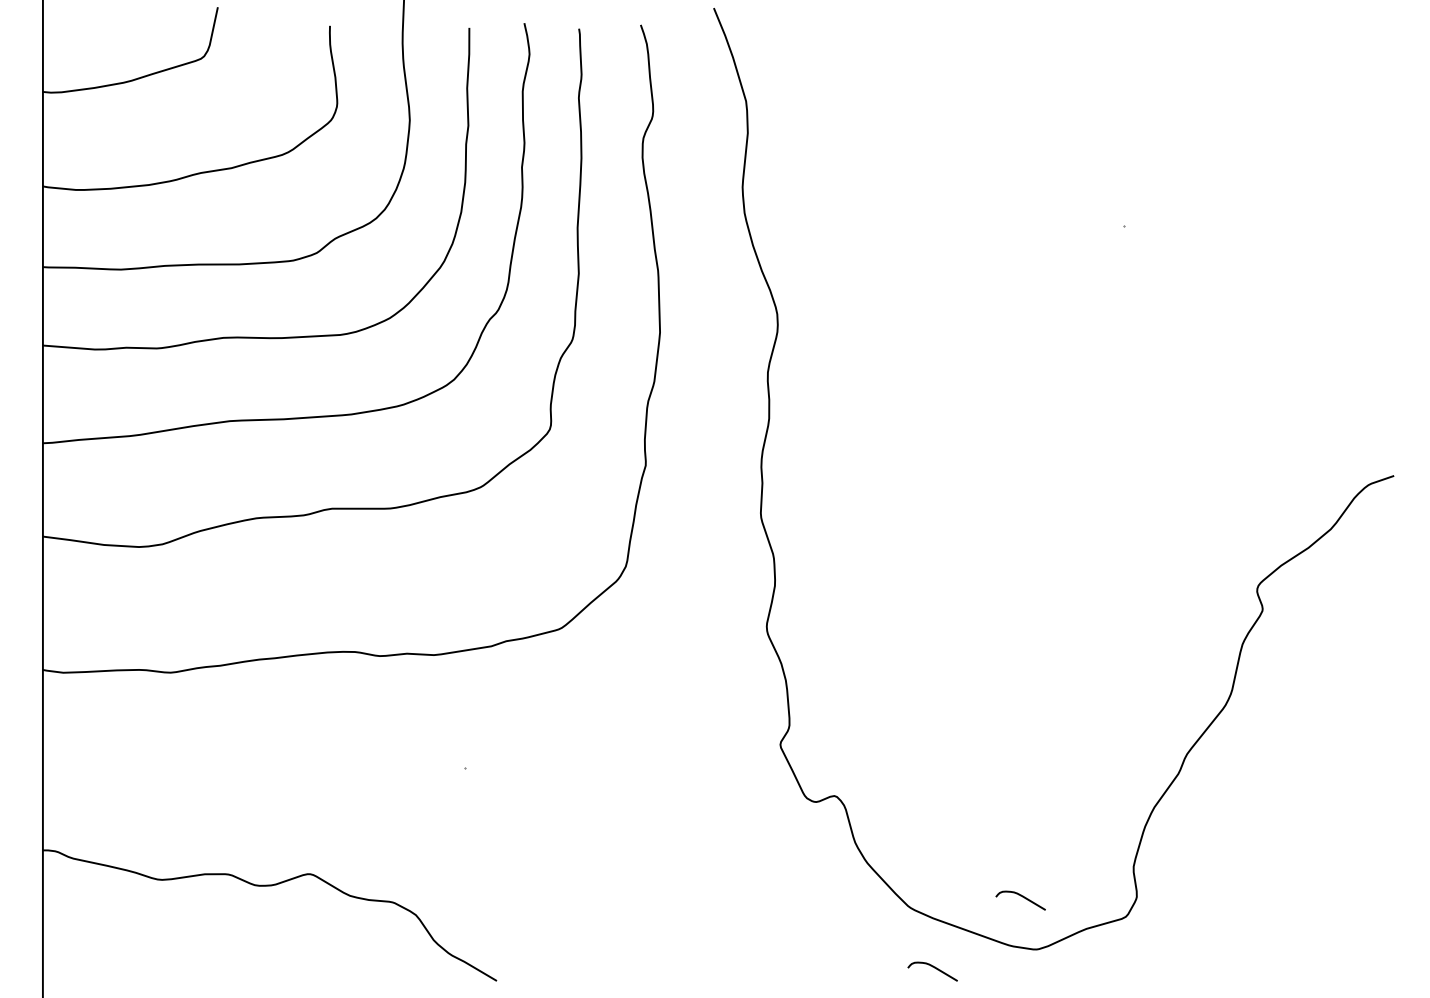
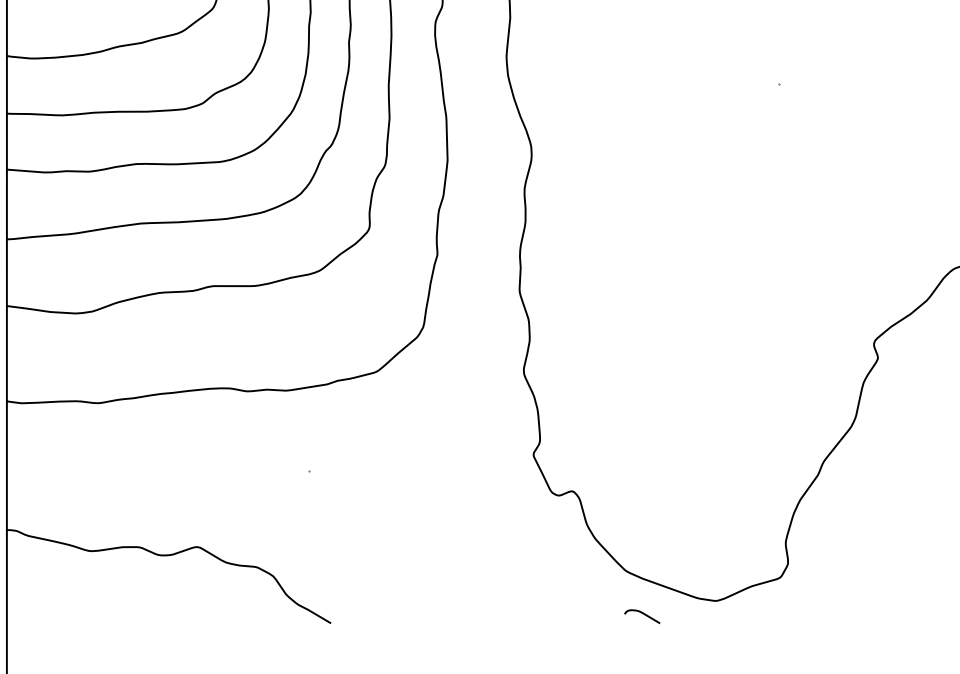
curve: (1022, 897) -> (706, 563), removed

